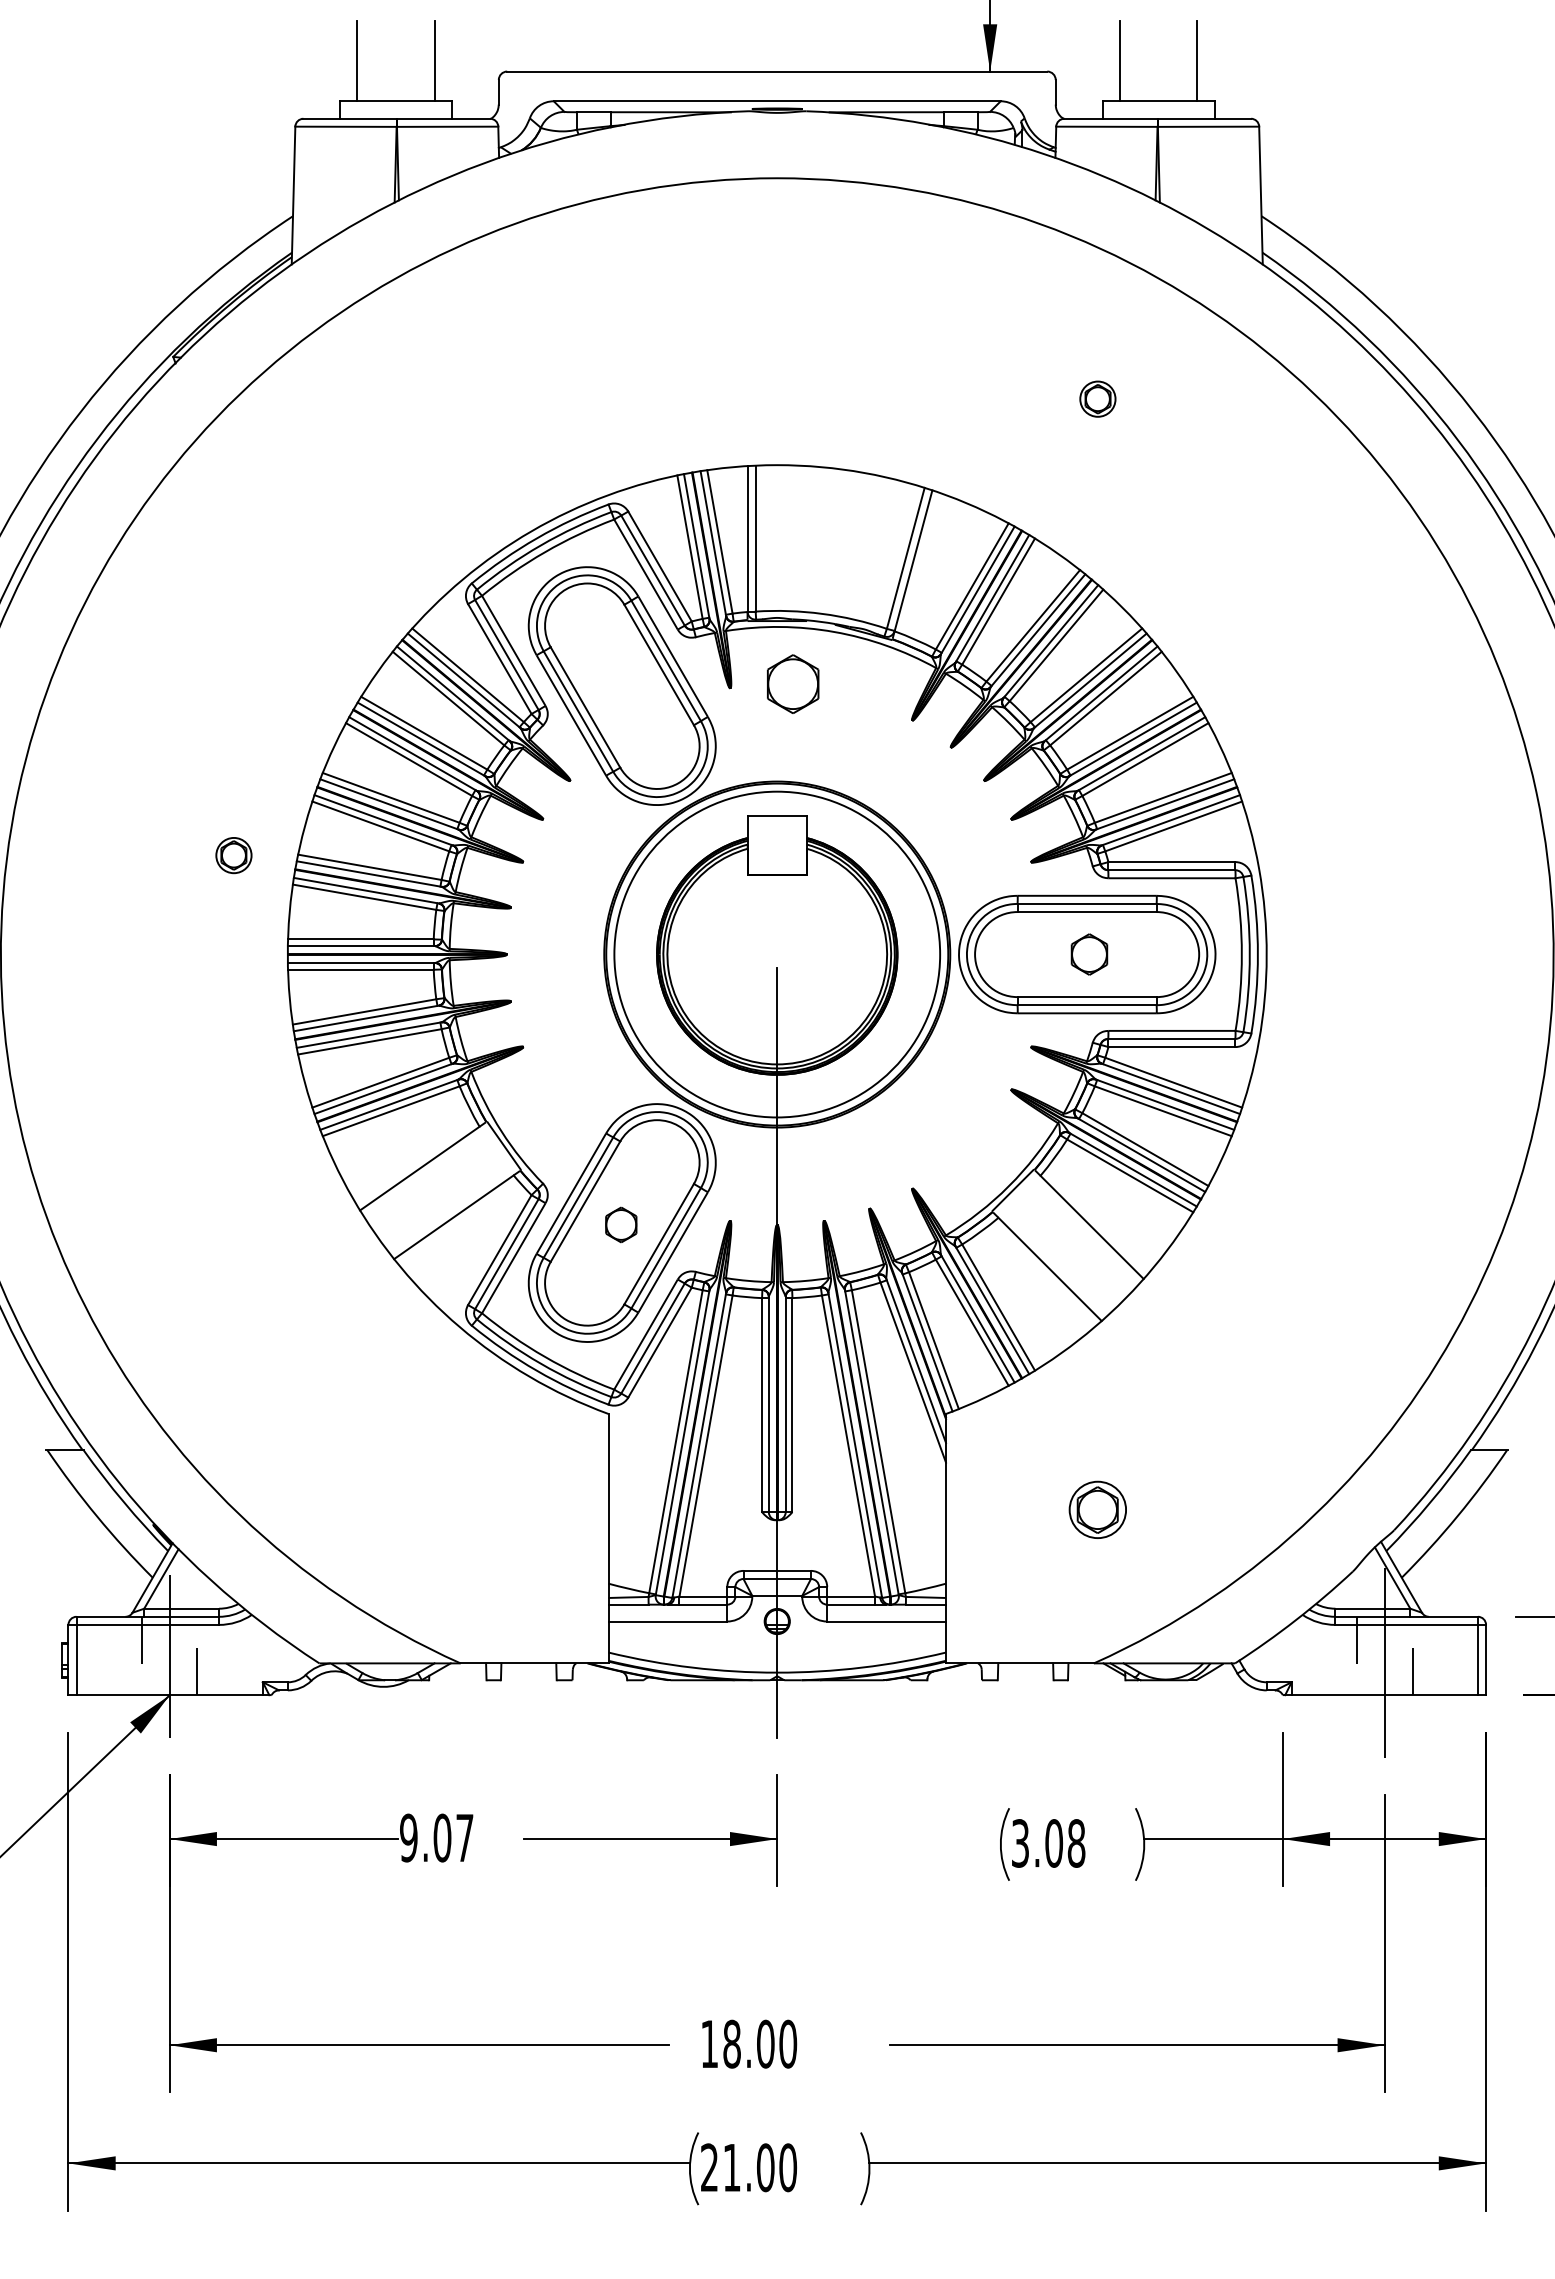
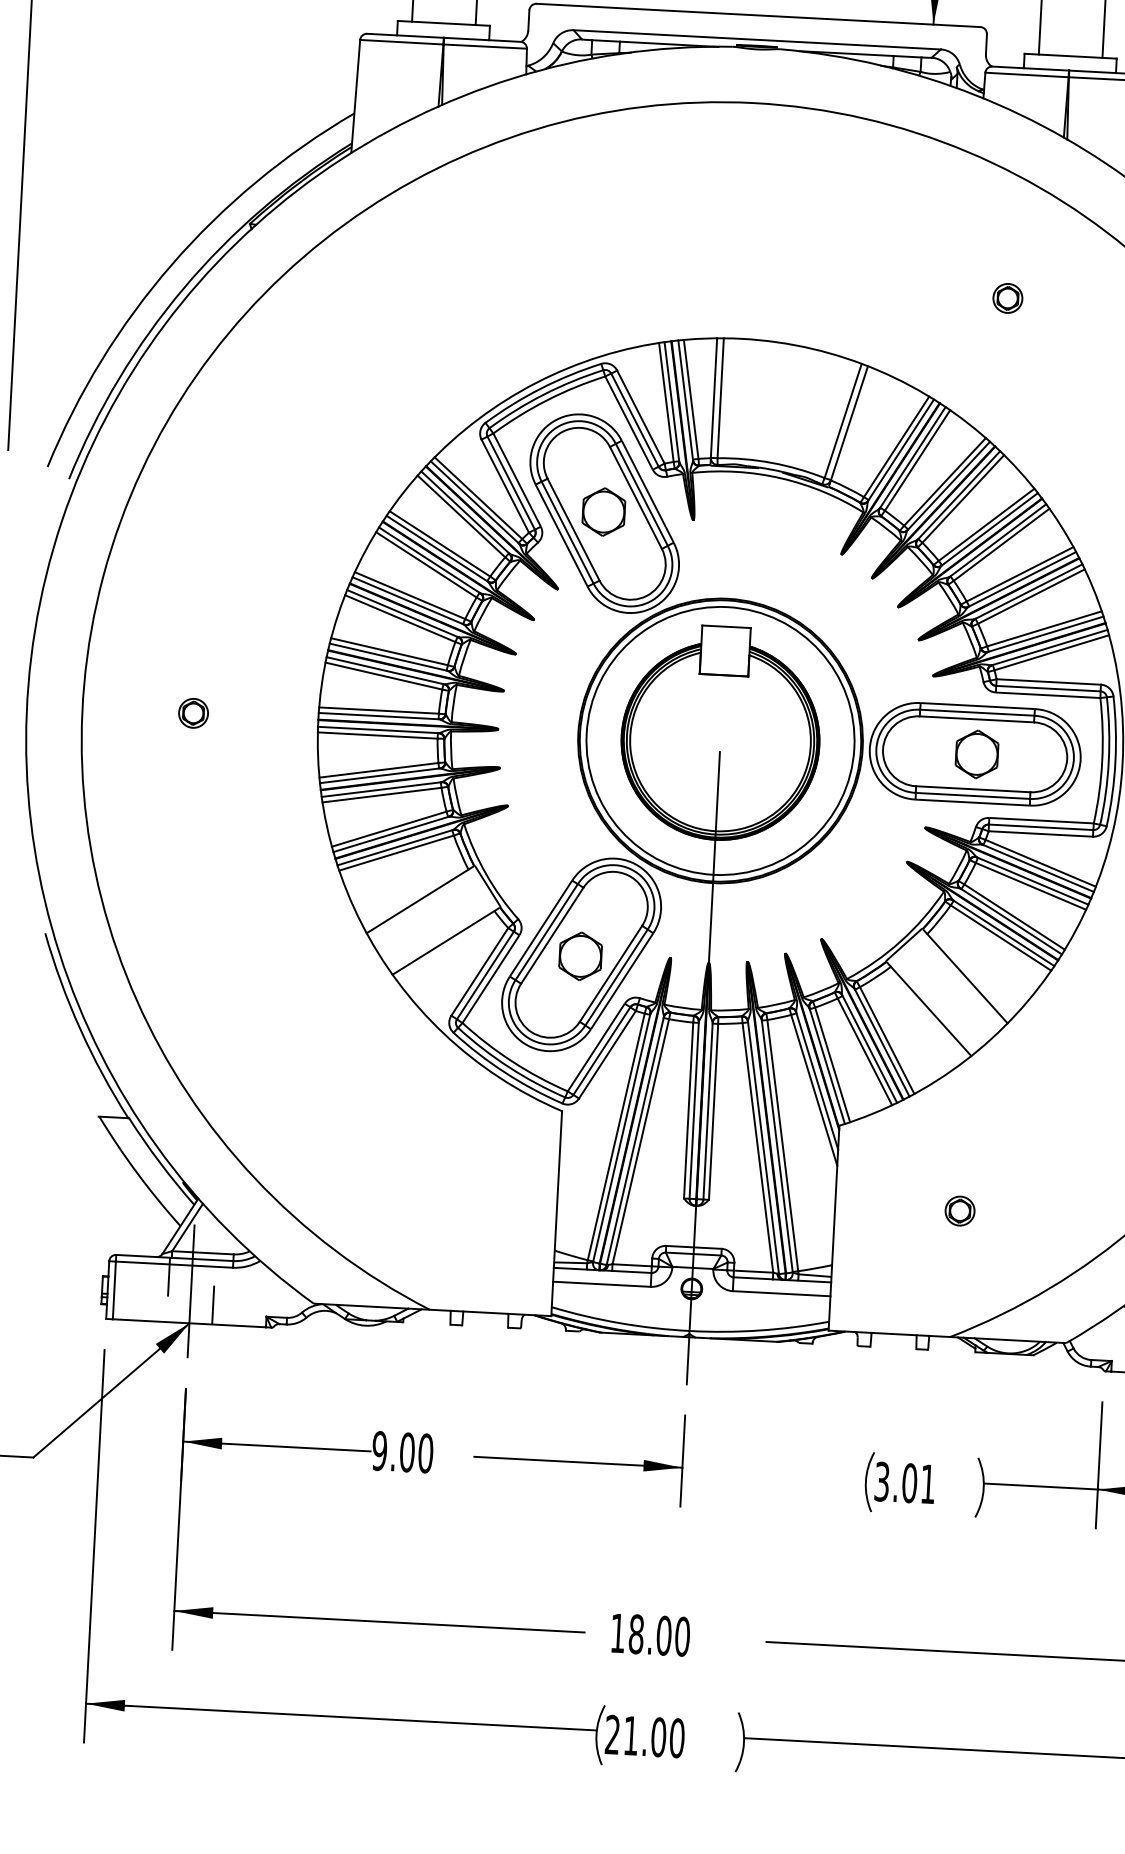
part: (793, 683) -> (604, 511), moved
part: (233, 855) -> (193, 713), moved
part: (1089, 954) -> (977, 754), size x1.43
part: (621, 1224) -> (580, 956), size x1.67
part: (1097, 1509) -> (959, 1210), size x0.62
text: (464, 1837) -> (425, 1452), 9.07 -> 9.00
text: (1076, 1843) -> (928, 1484), 3.08 -> 3.01

